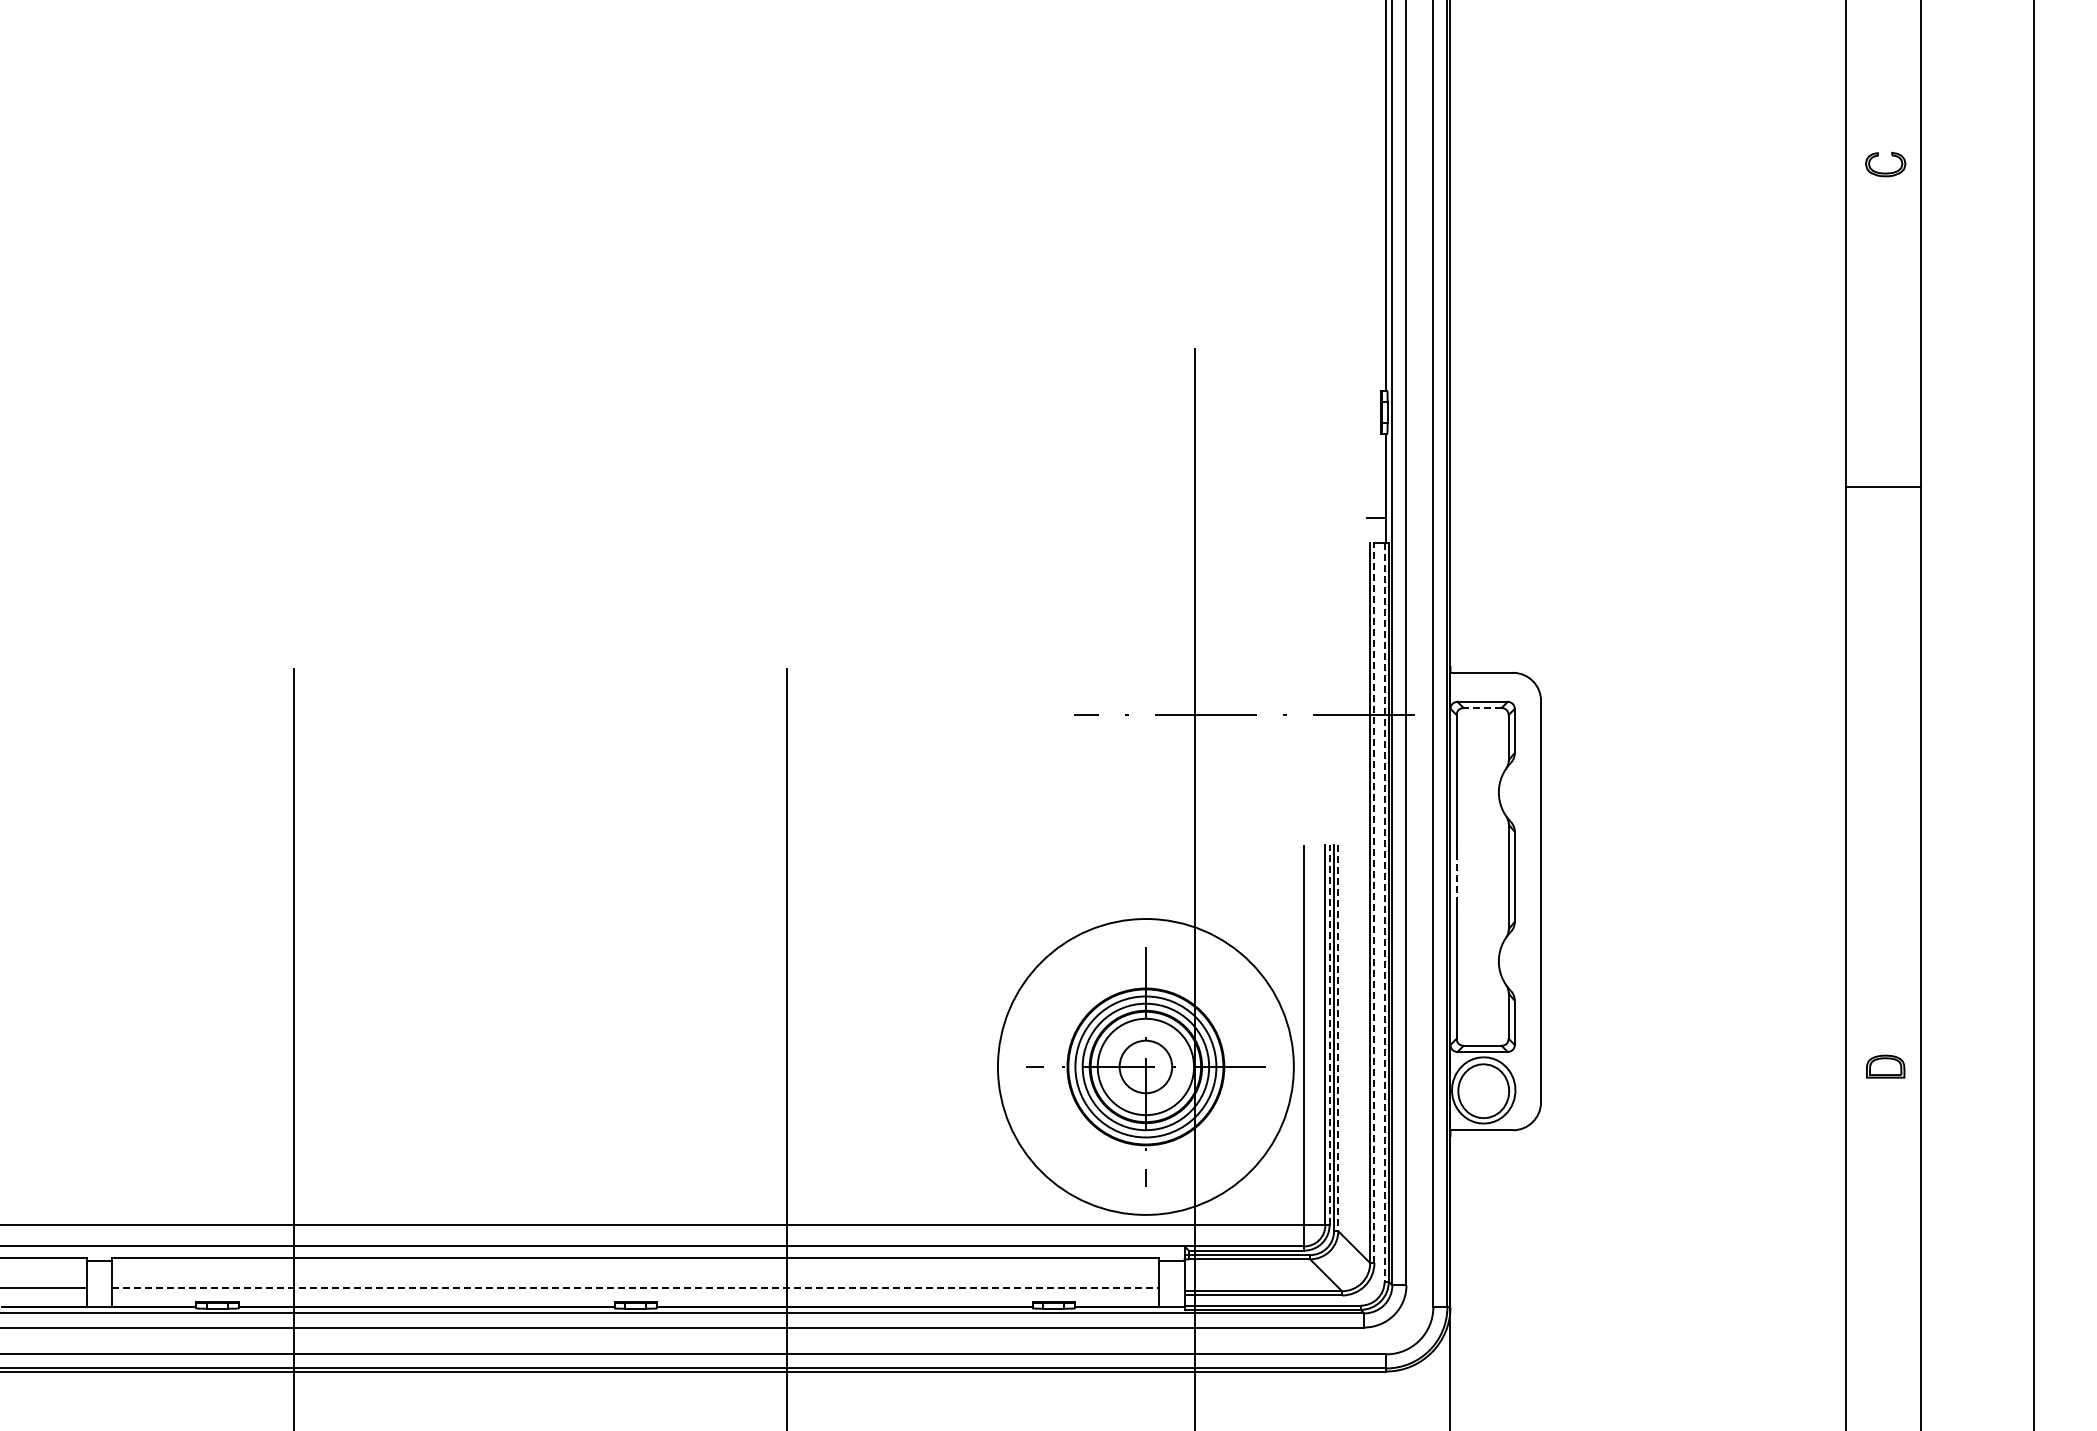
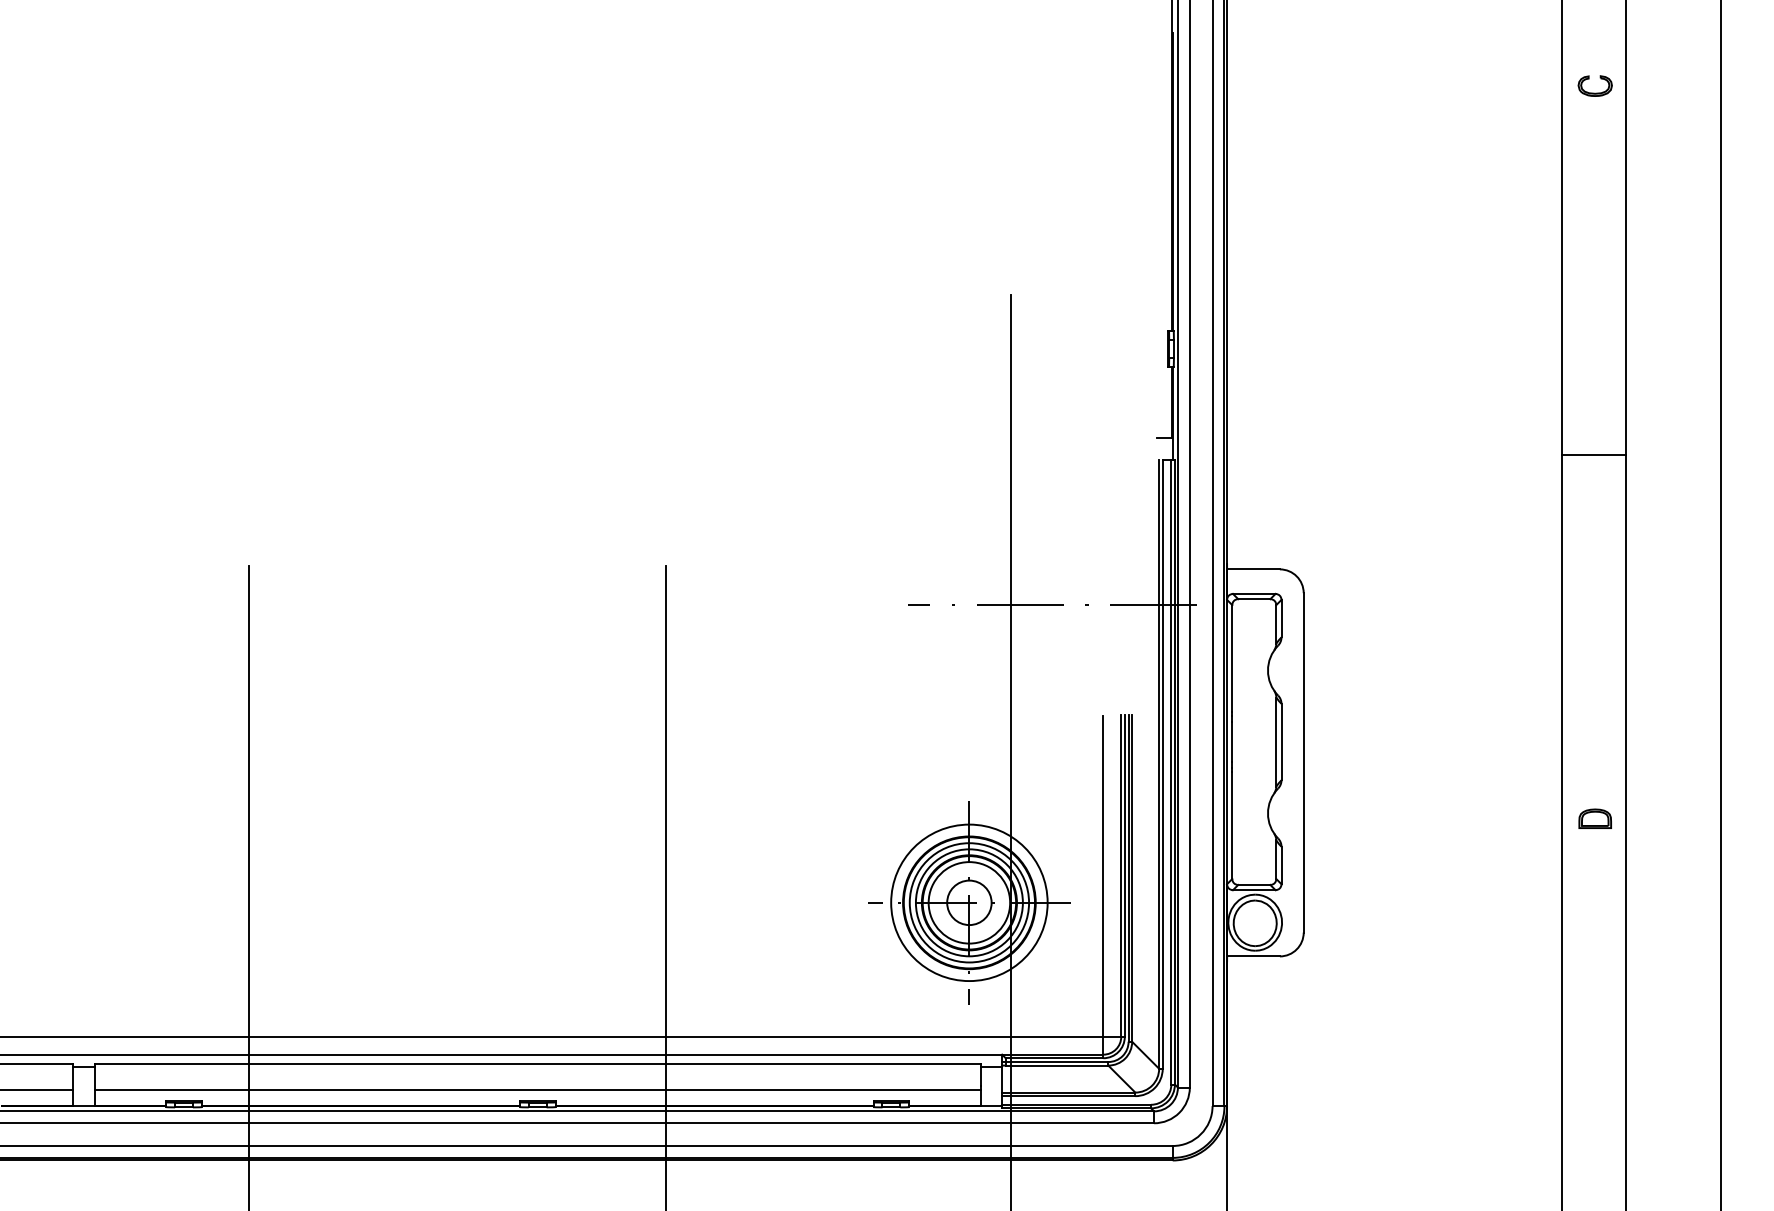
part: (1885, 172) -> (1595, 92), moved
line: (1883, 486) -> (1593, 454), moved
line: (1482, 708) -> (1254, 599), dashed -> solid
line: (1456, 876) -> (1232, 741), dashed -> solid
line: (1374, 903) -> (1162, 764), dashed -> solid
line: (1384, 913) -> (1171, 773), dashed -> solid
line: (1329, 1034) -> (1124, 875), dashed -> solid
line: (1338, 1038) -> (1132, 878), dashed -> solid
circle: (1145, 1066) -> (969, 902), size x0.62
part: (1885, 1066) -> (1595, 818), moved
line: (635, 1288) -> (537, 1090), dashed -> solid

